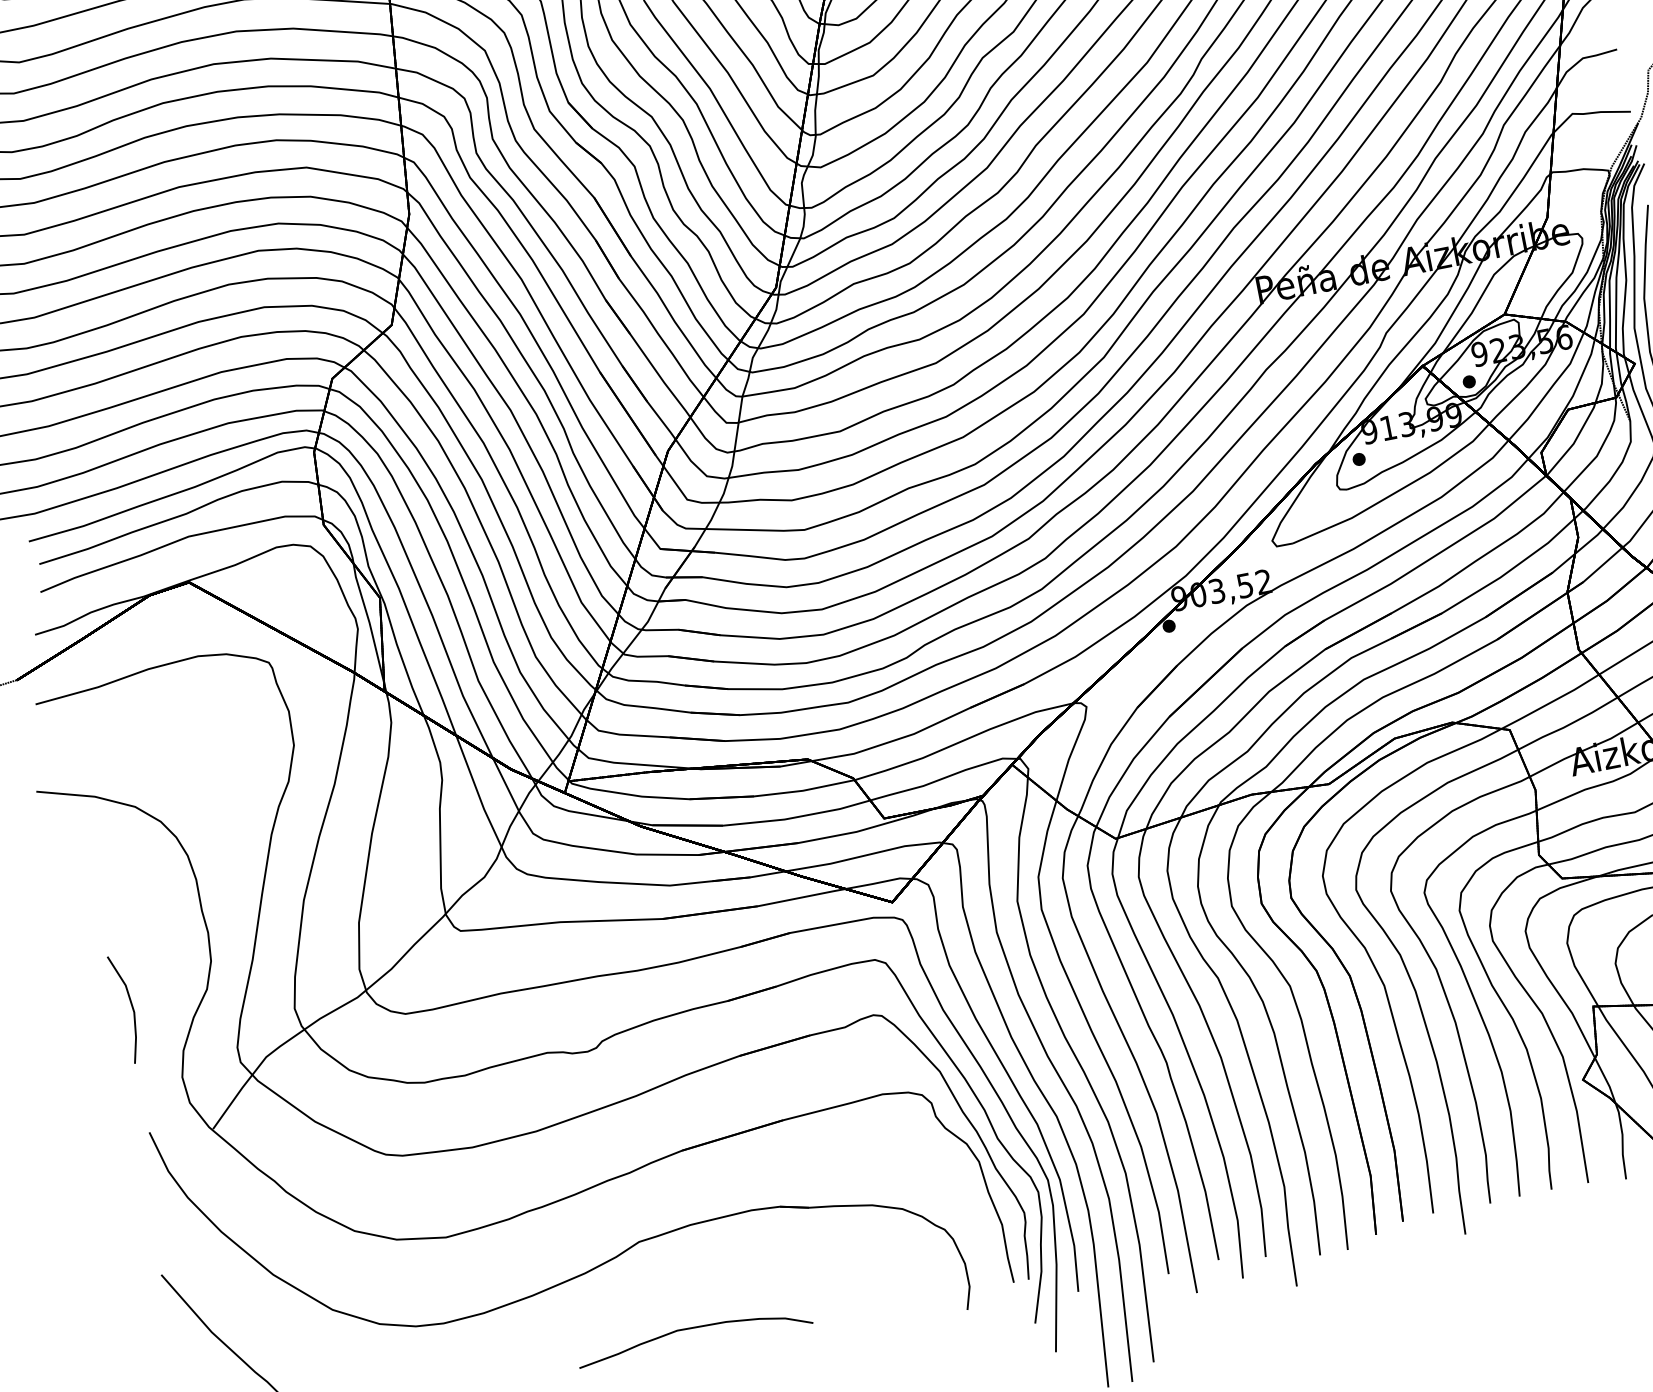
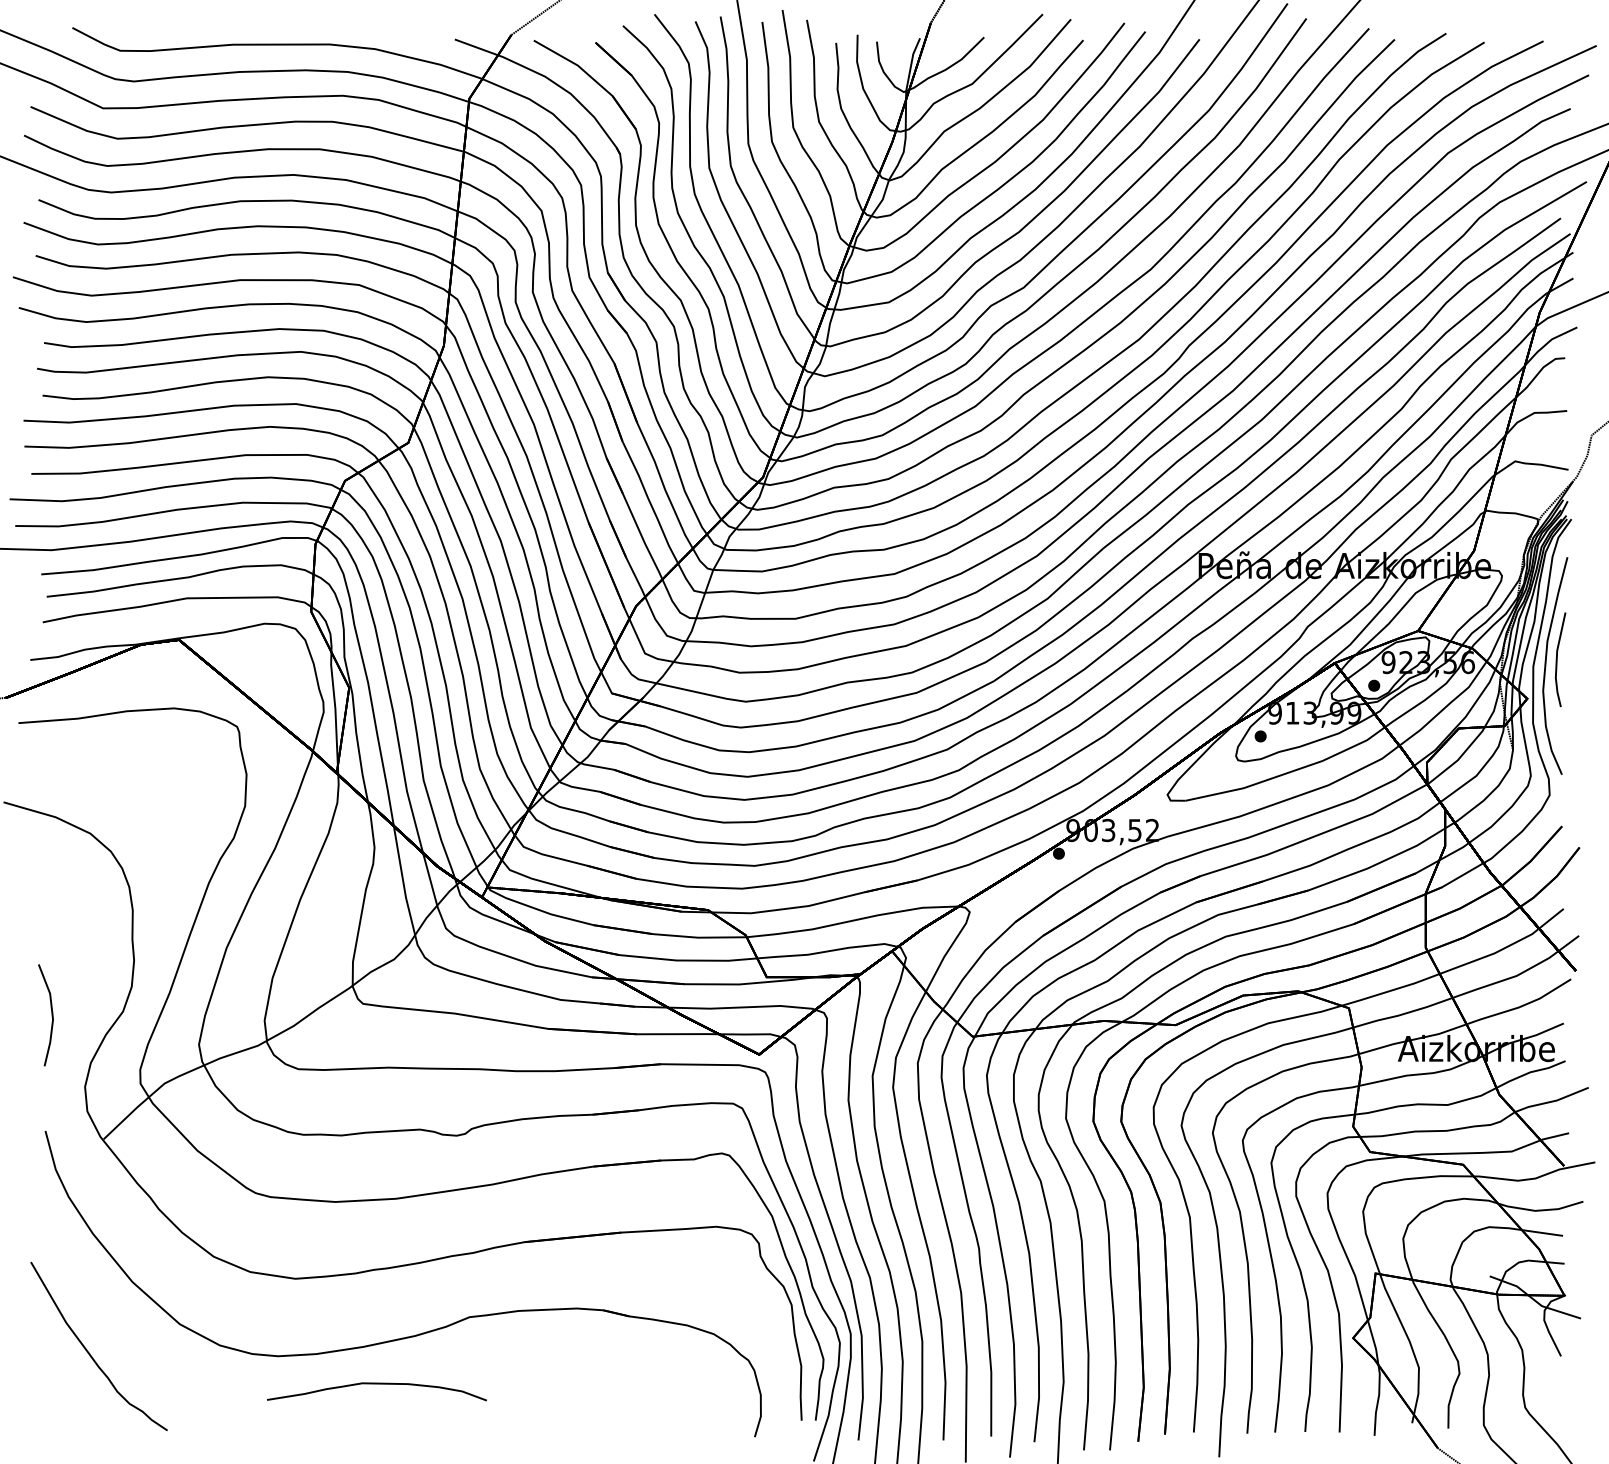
curve: (692, 1328) -> (376, 1384), moved

